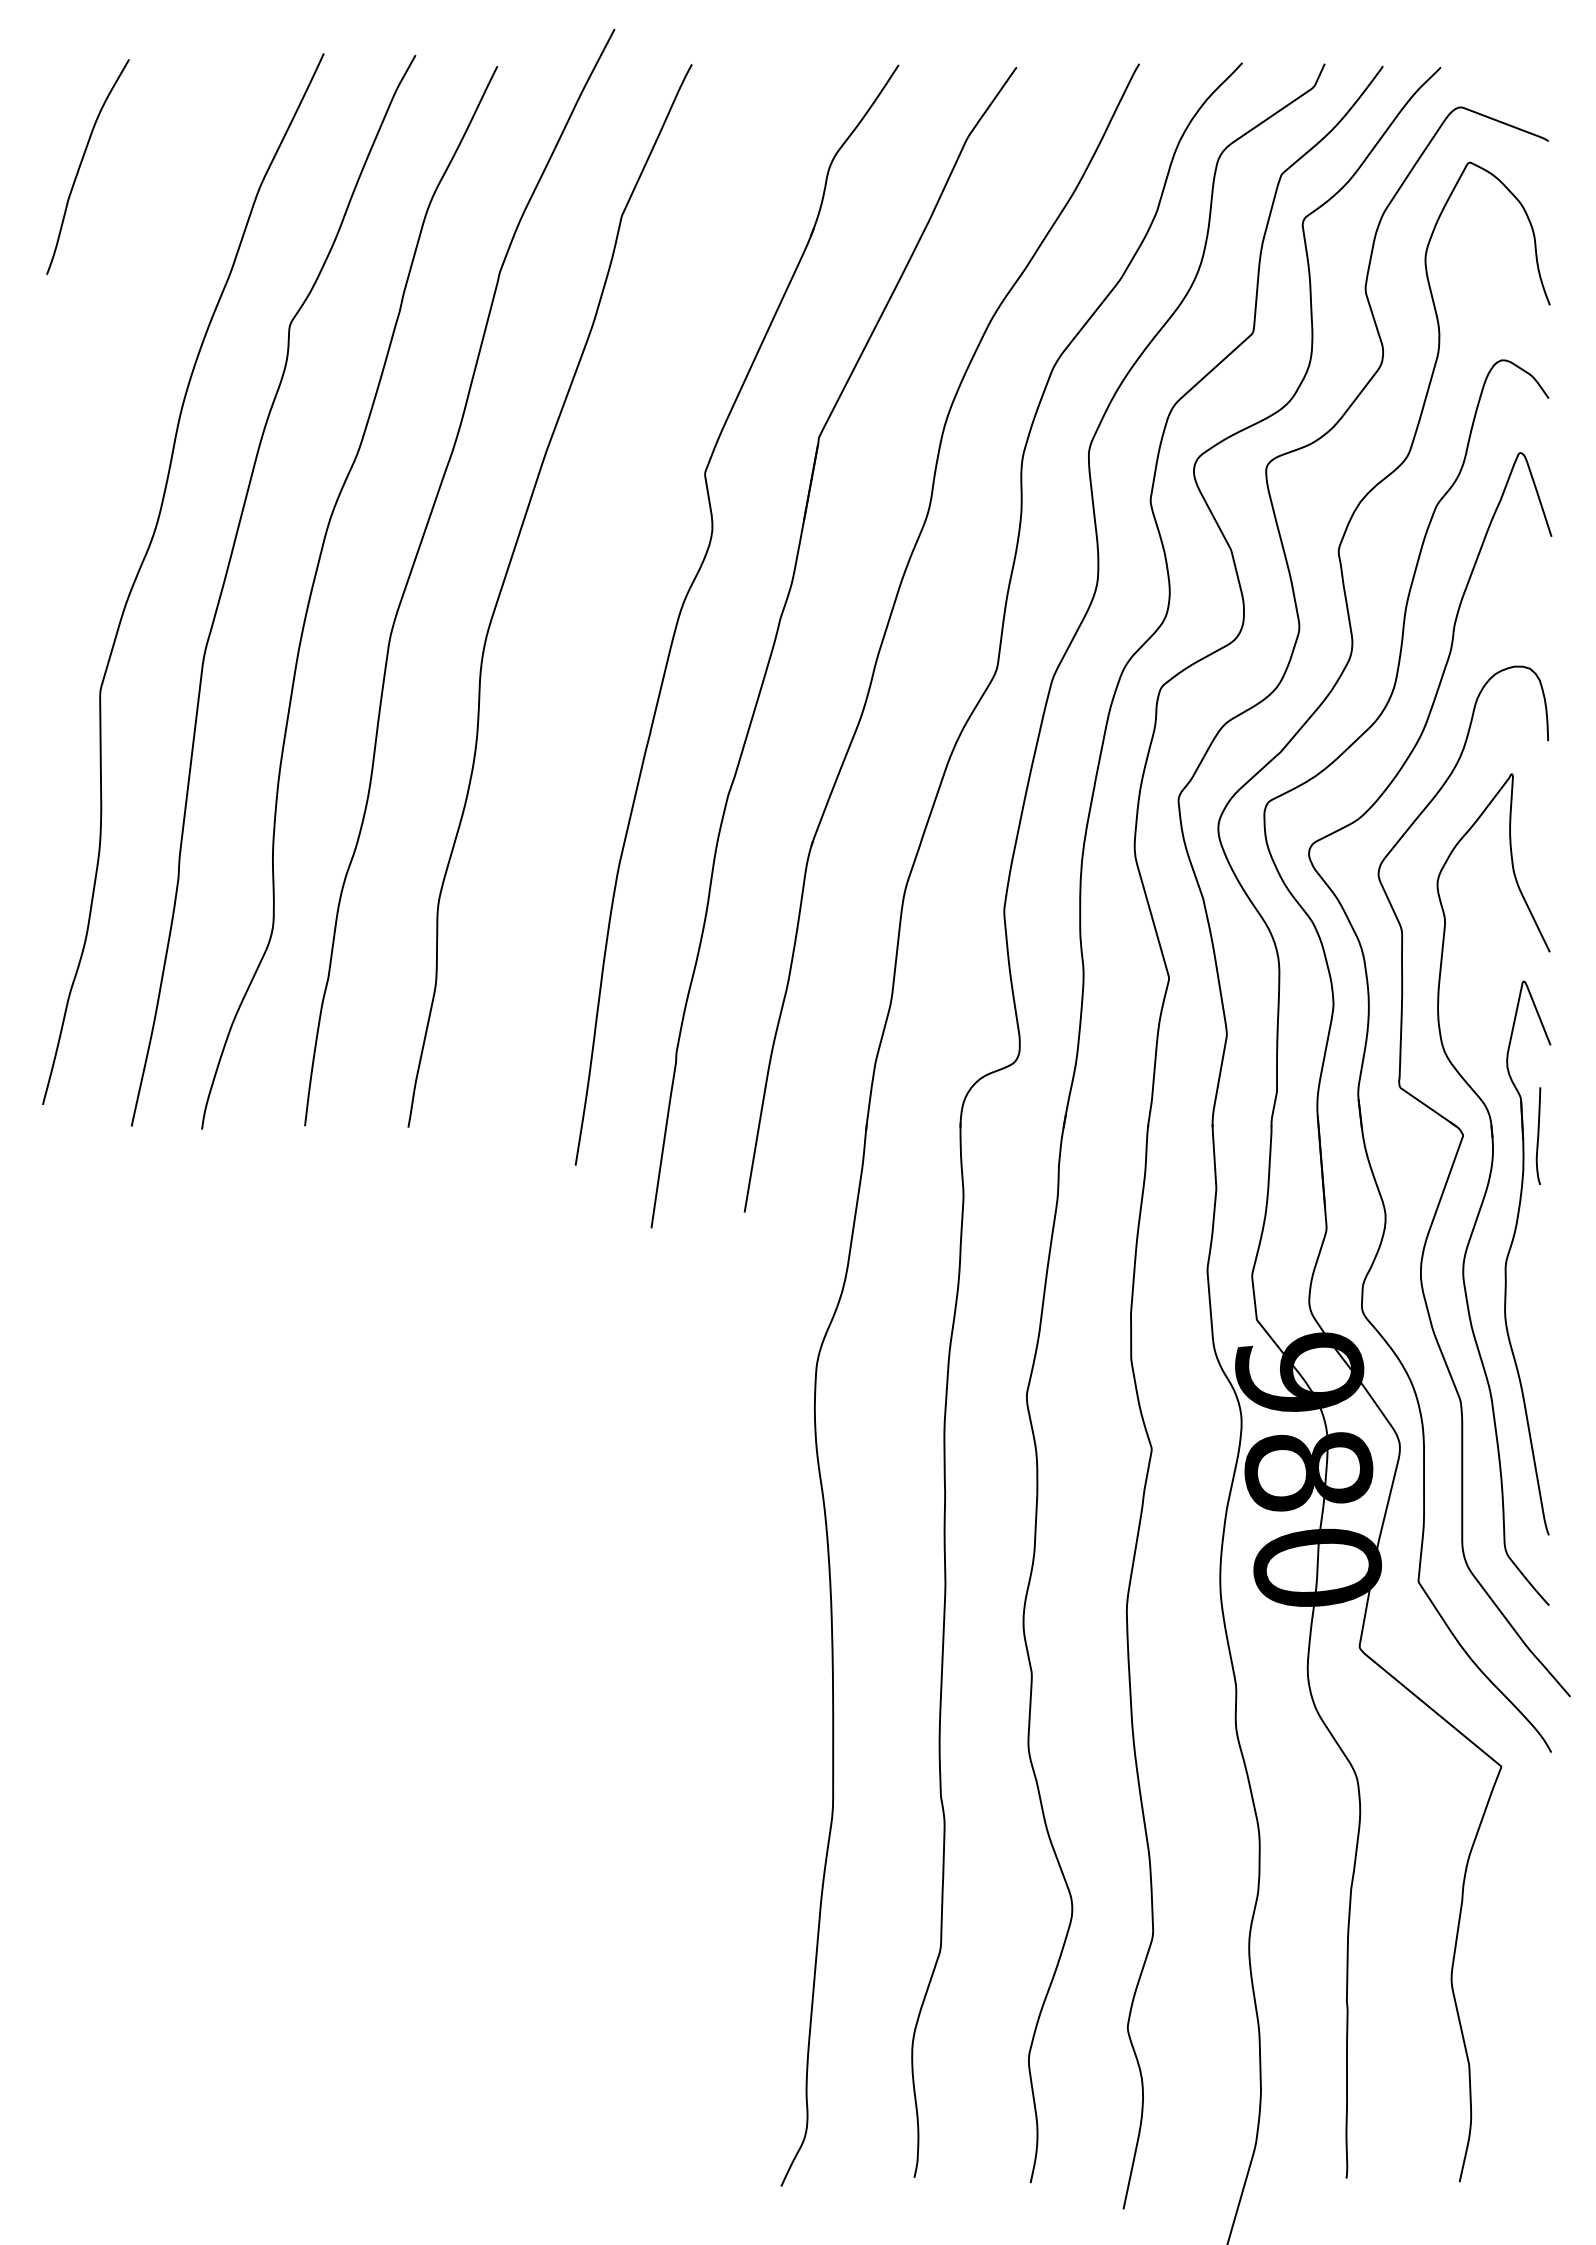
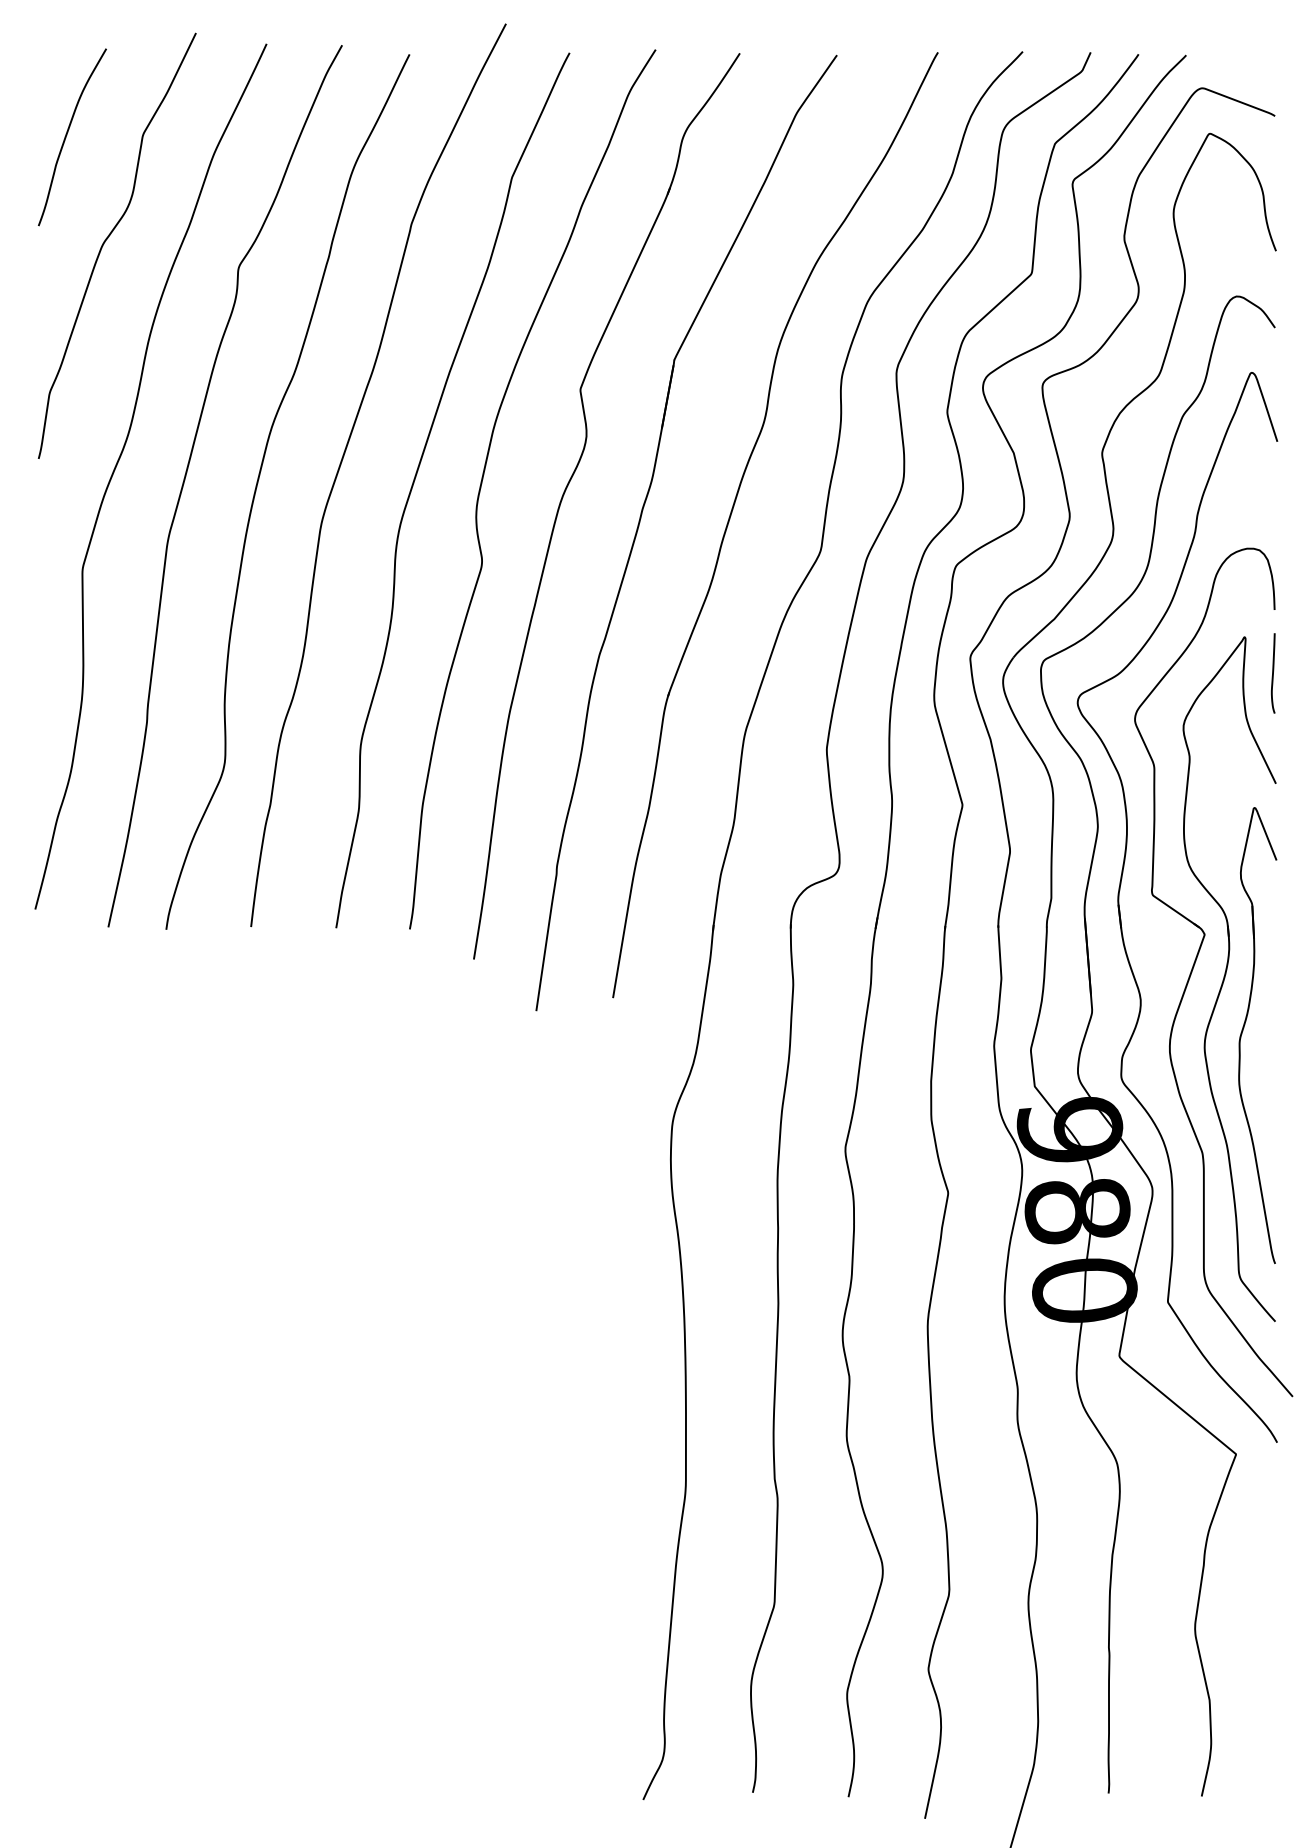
curve: (132, 288) -> (109, 237), added
curve: (587, 580) -> (483, 477), added
curve: (1538, 1135) -> (1273, 672), moved

